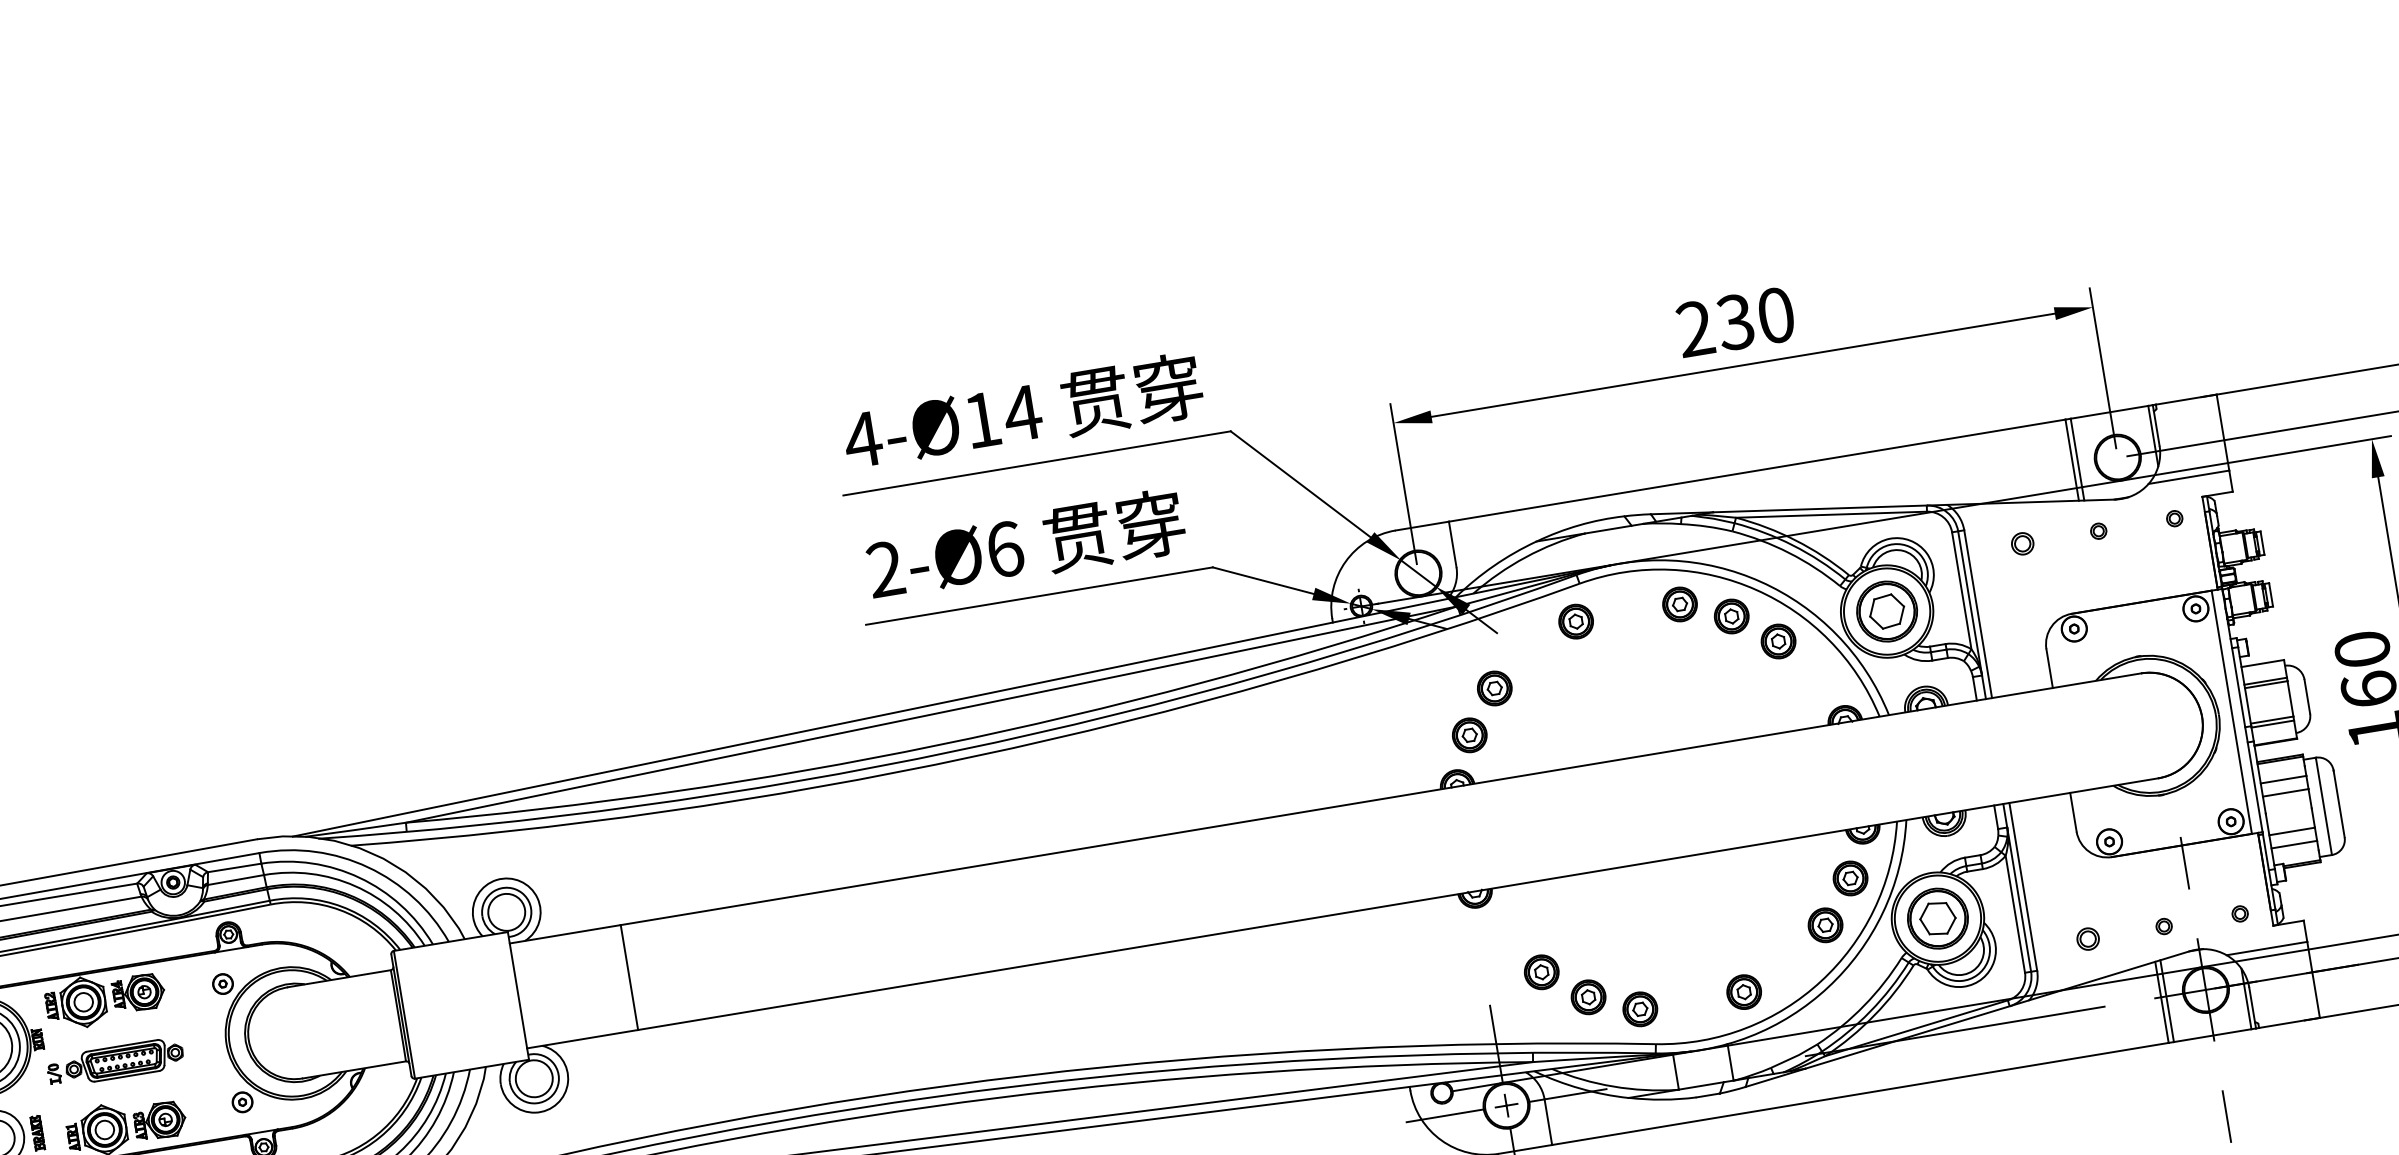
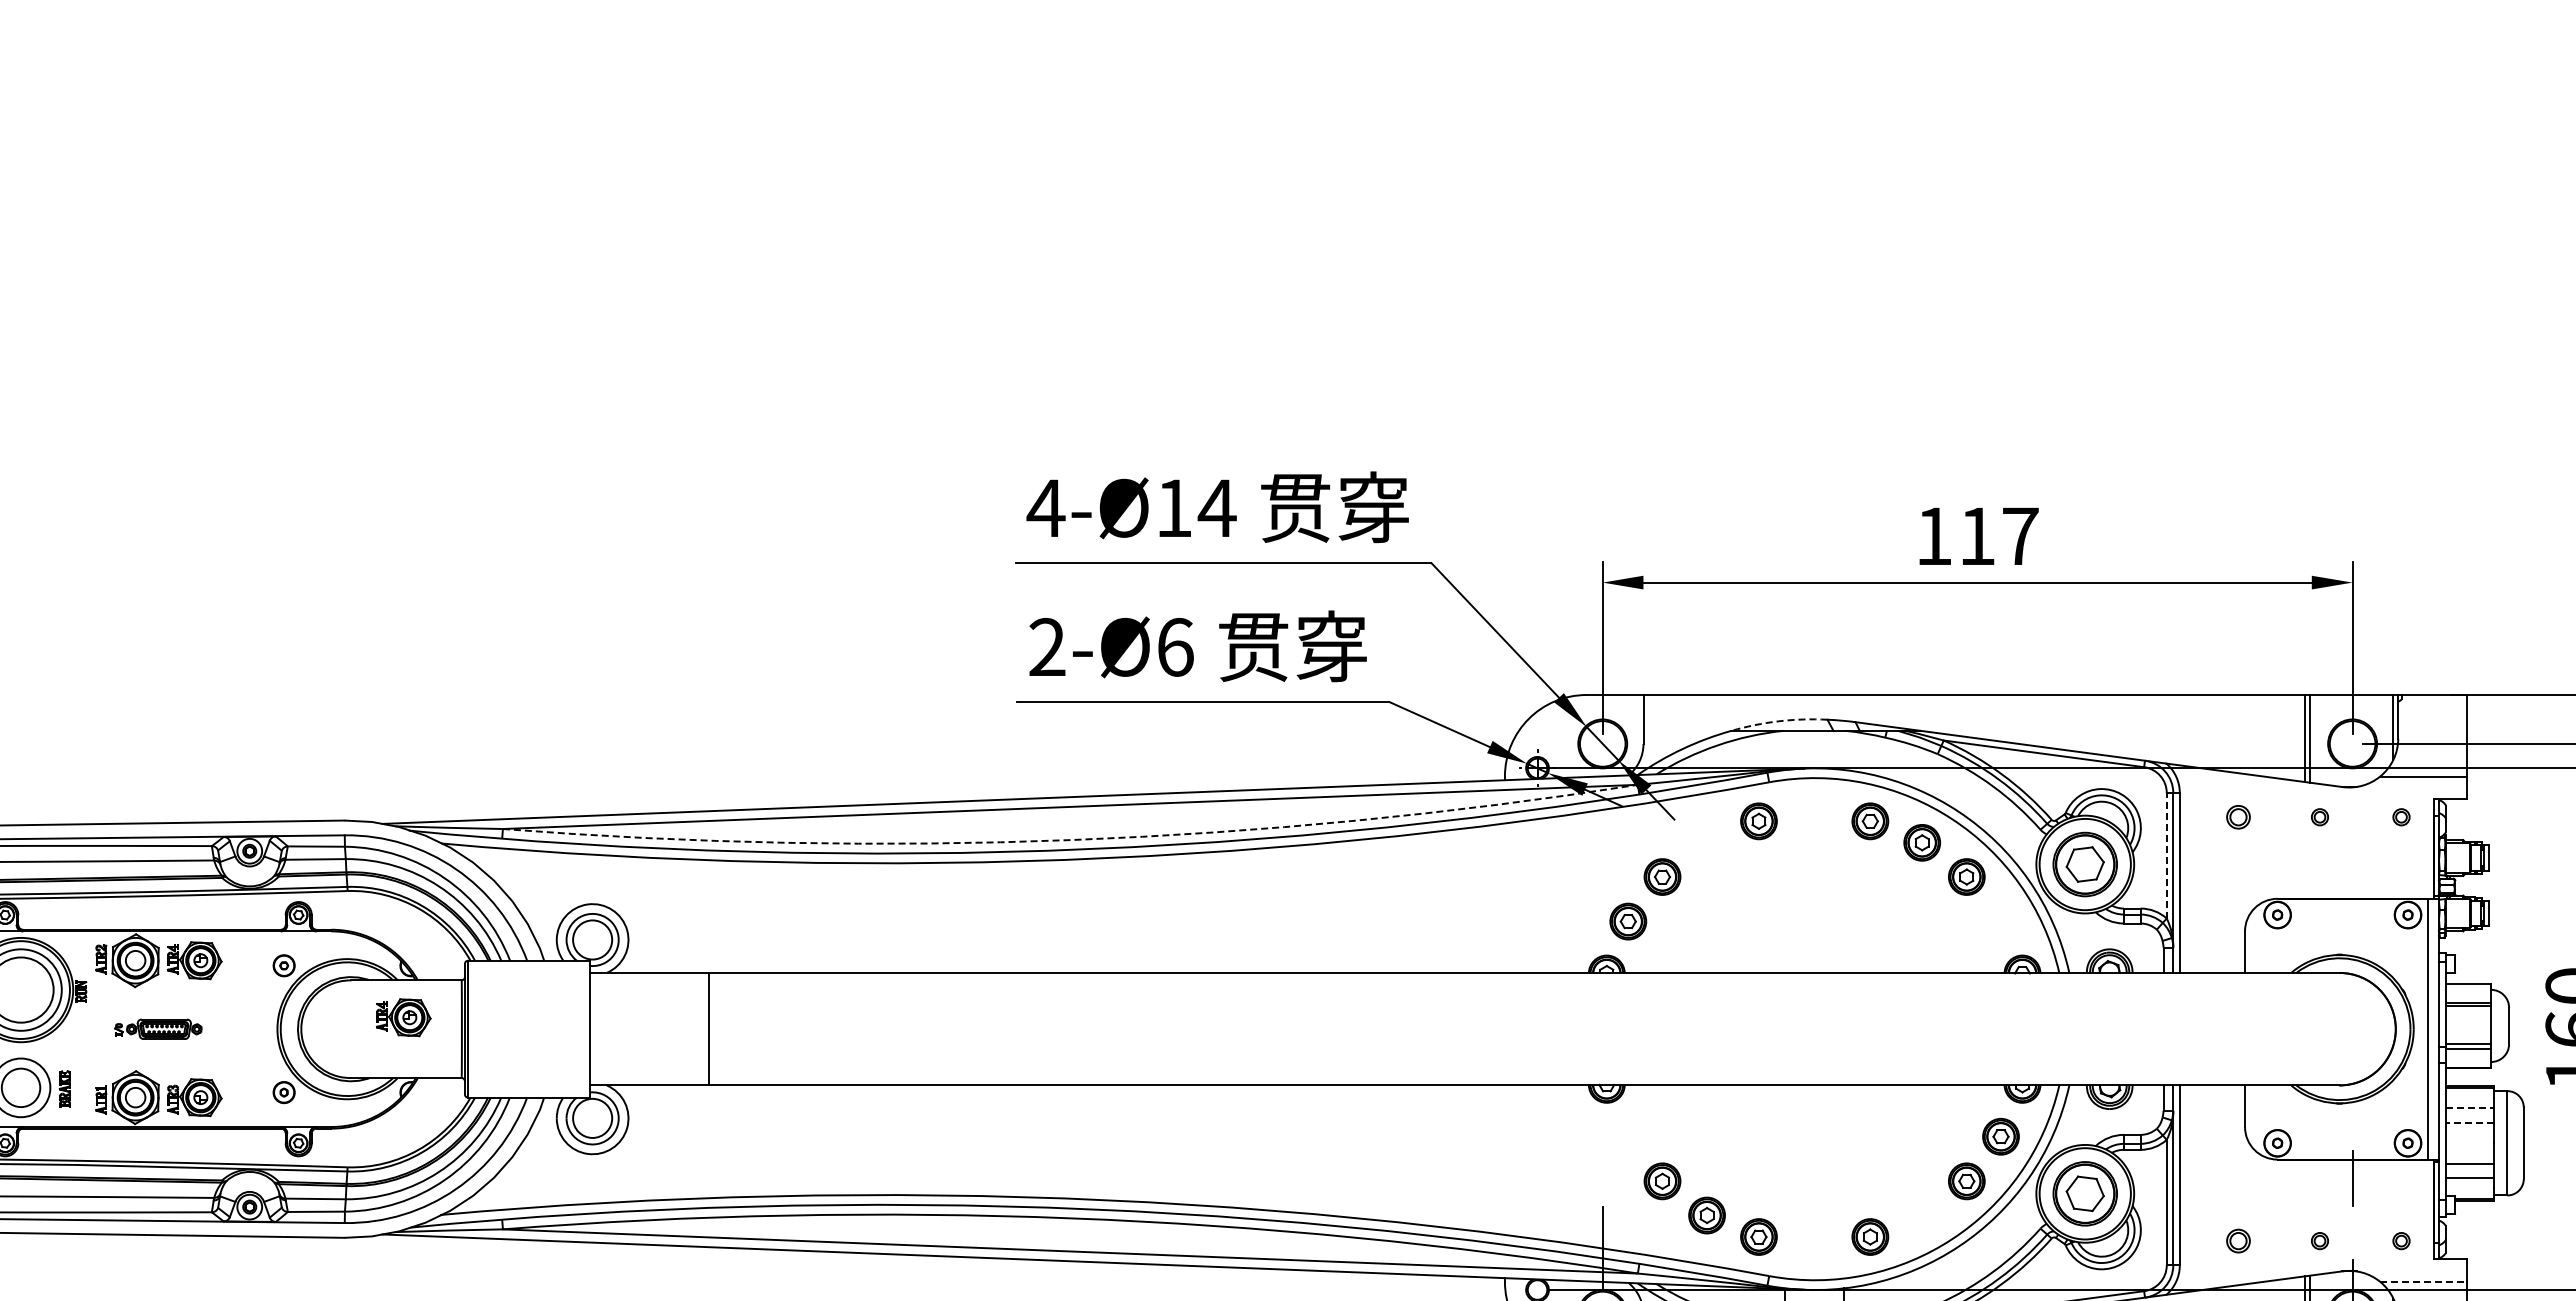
text: (1735, 321) -> (1977, 535), 230 -> 117
arc: (1578, 525) -> (1778, 721), solid -> dashed
line: (1961, 590) -> (2166, 855), solid -> dashed
arc: (937, 745) -> (1071, 840), solid -> dashed
line: (2284, 779) -> (2470, 1108), solid -> dashed
line: (2285, 792) -> (2469, 1122), solid -> dashed
line: (2266, 948) -> (2423, 1281), solid -> dashed
part: (342, 1013) -> (403, 1017), added
part: (115, 1062) -> (158, 1029), size x0.6

